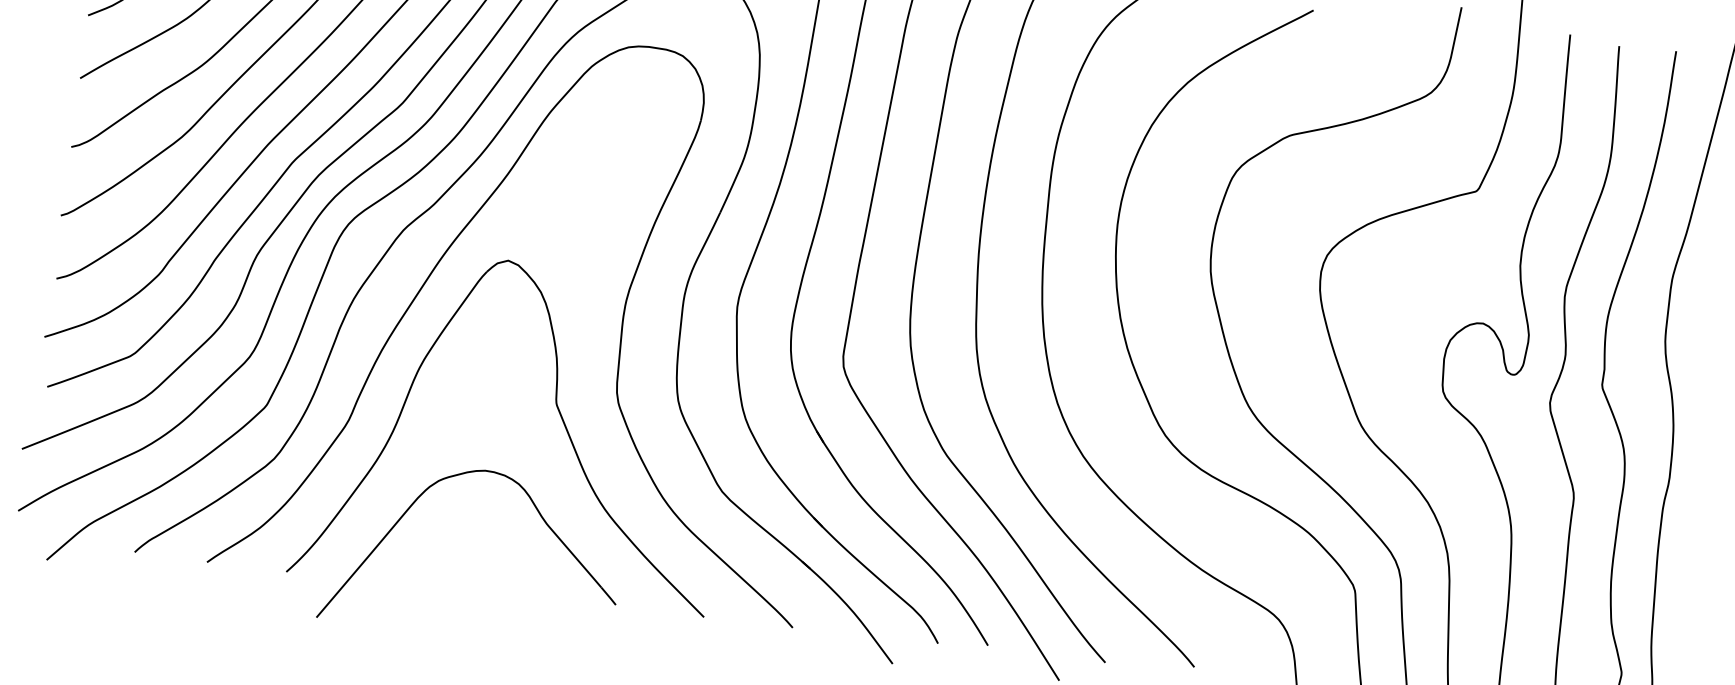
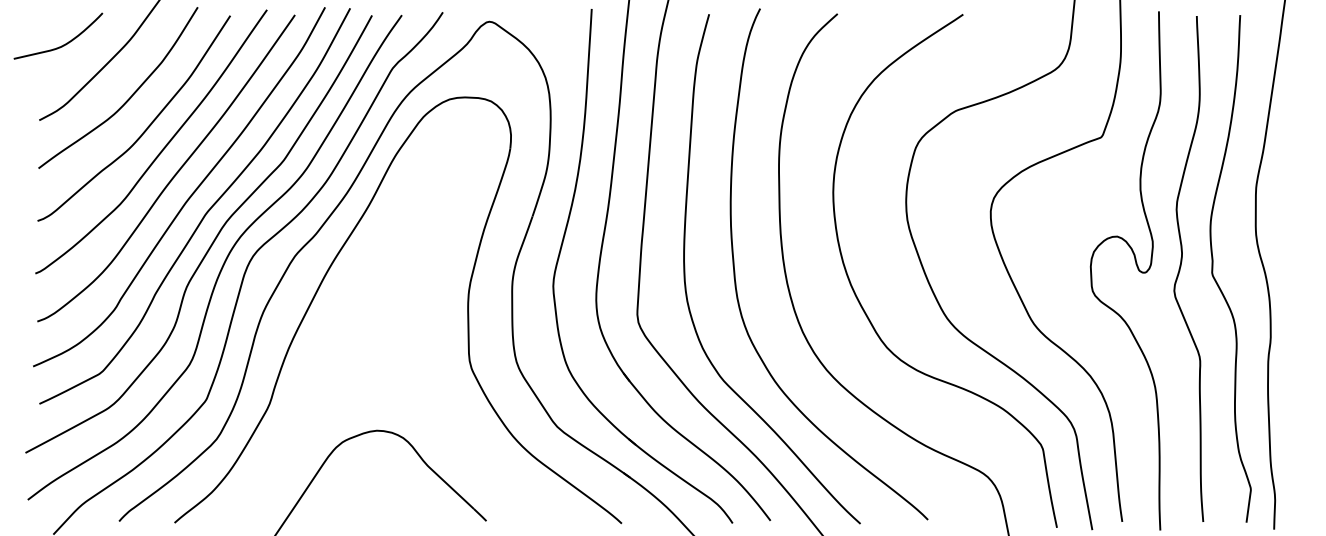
part: (555, 406) -> (424, 376), removed

